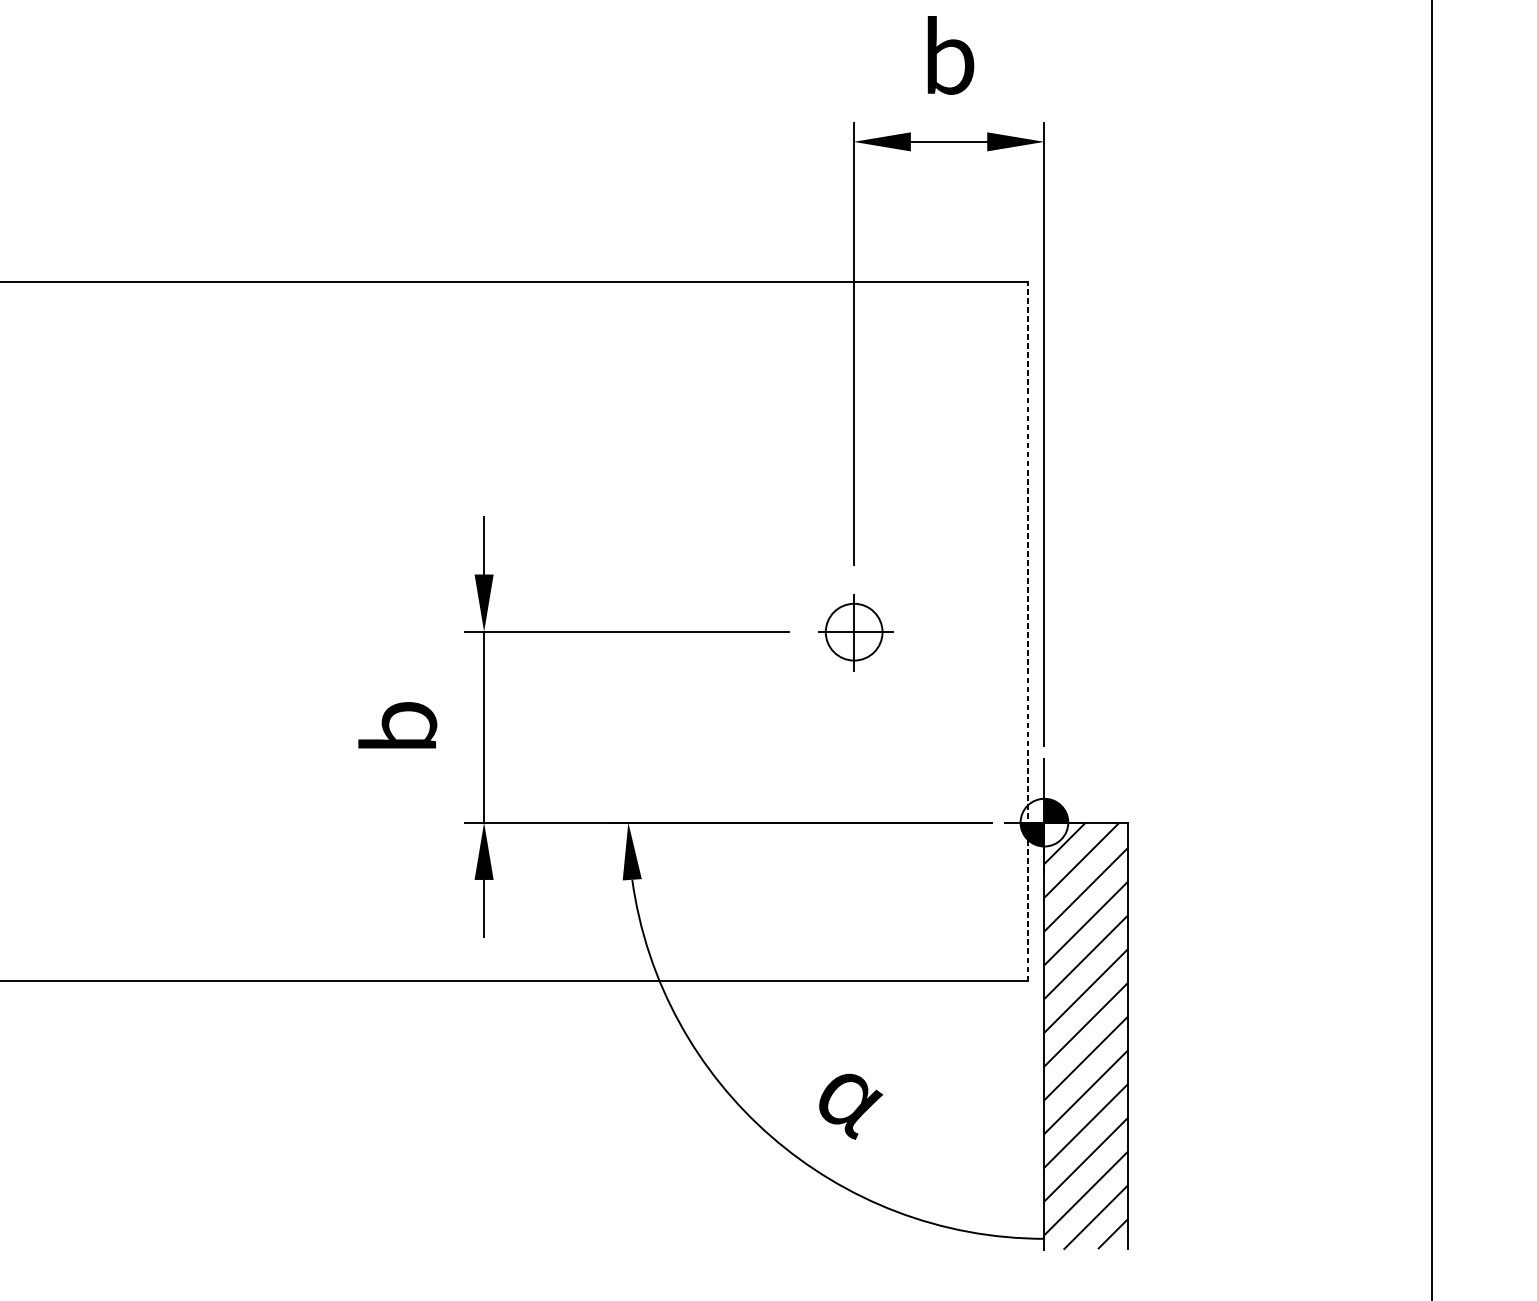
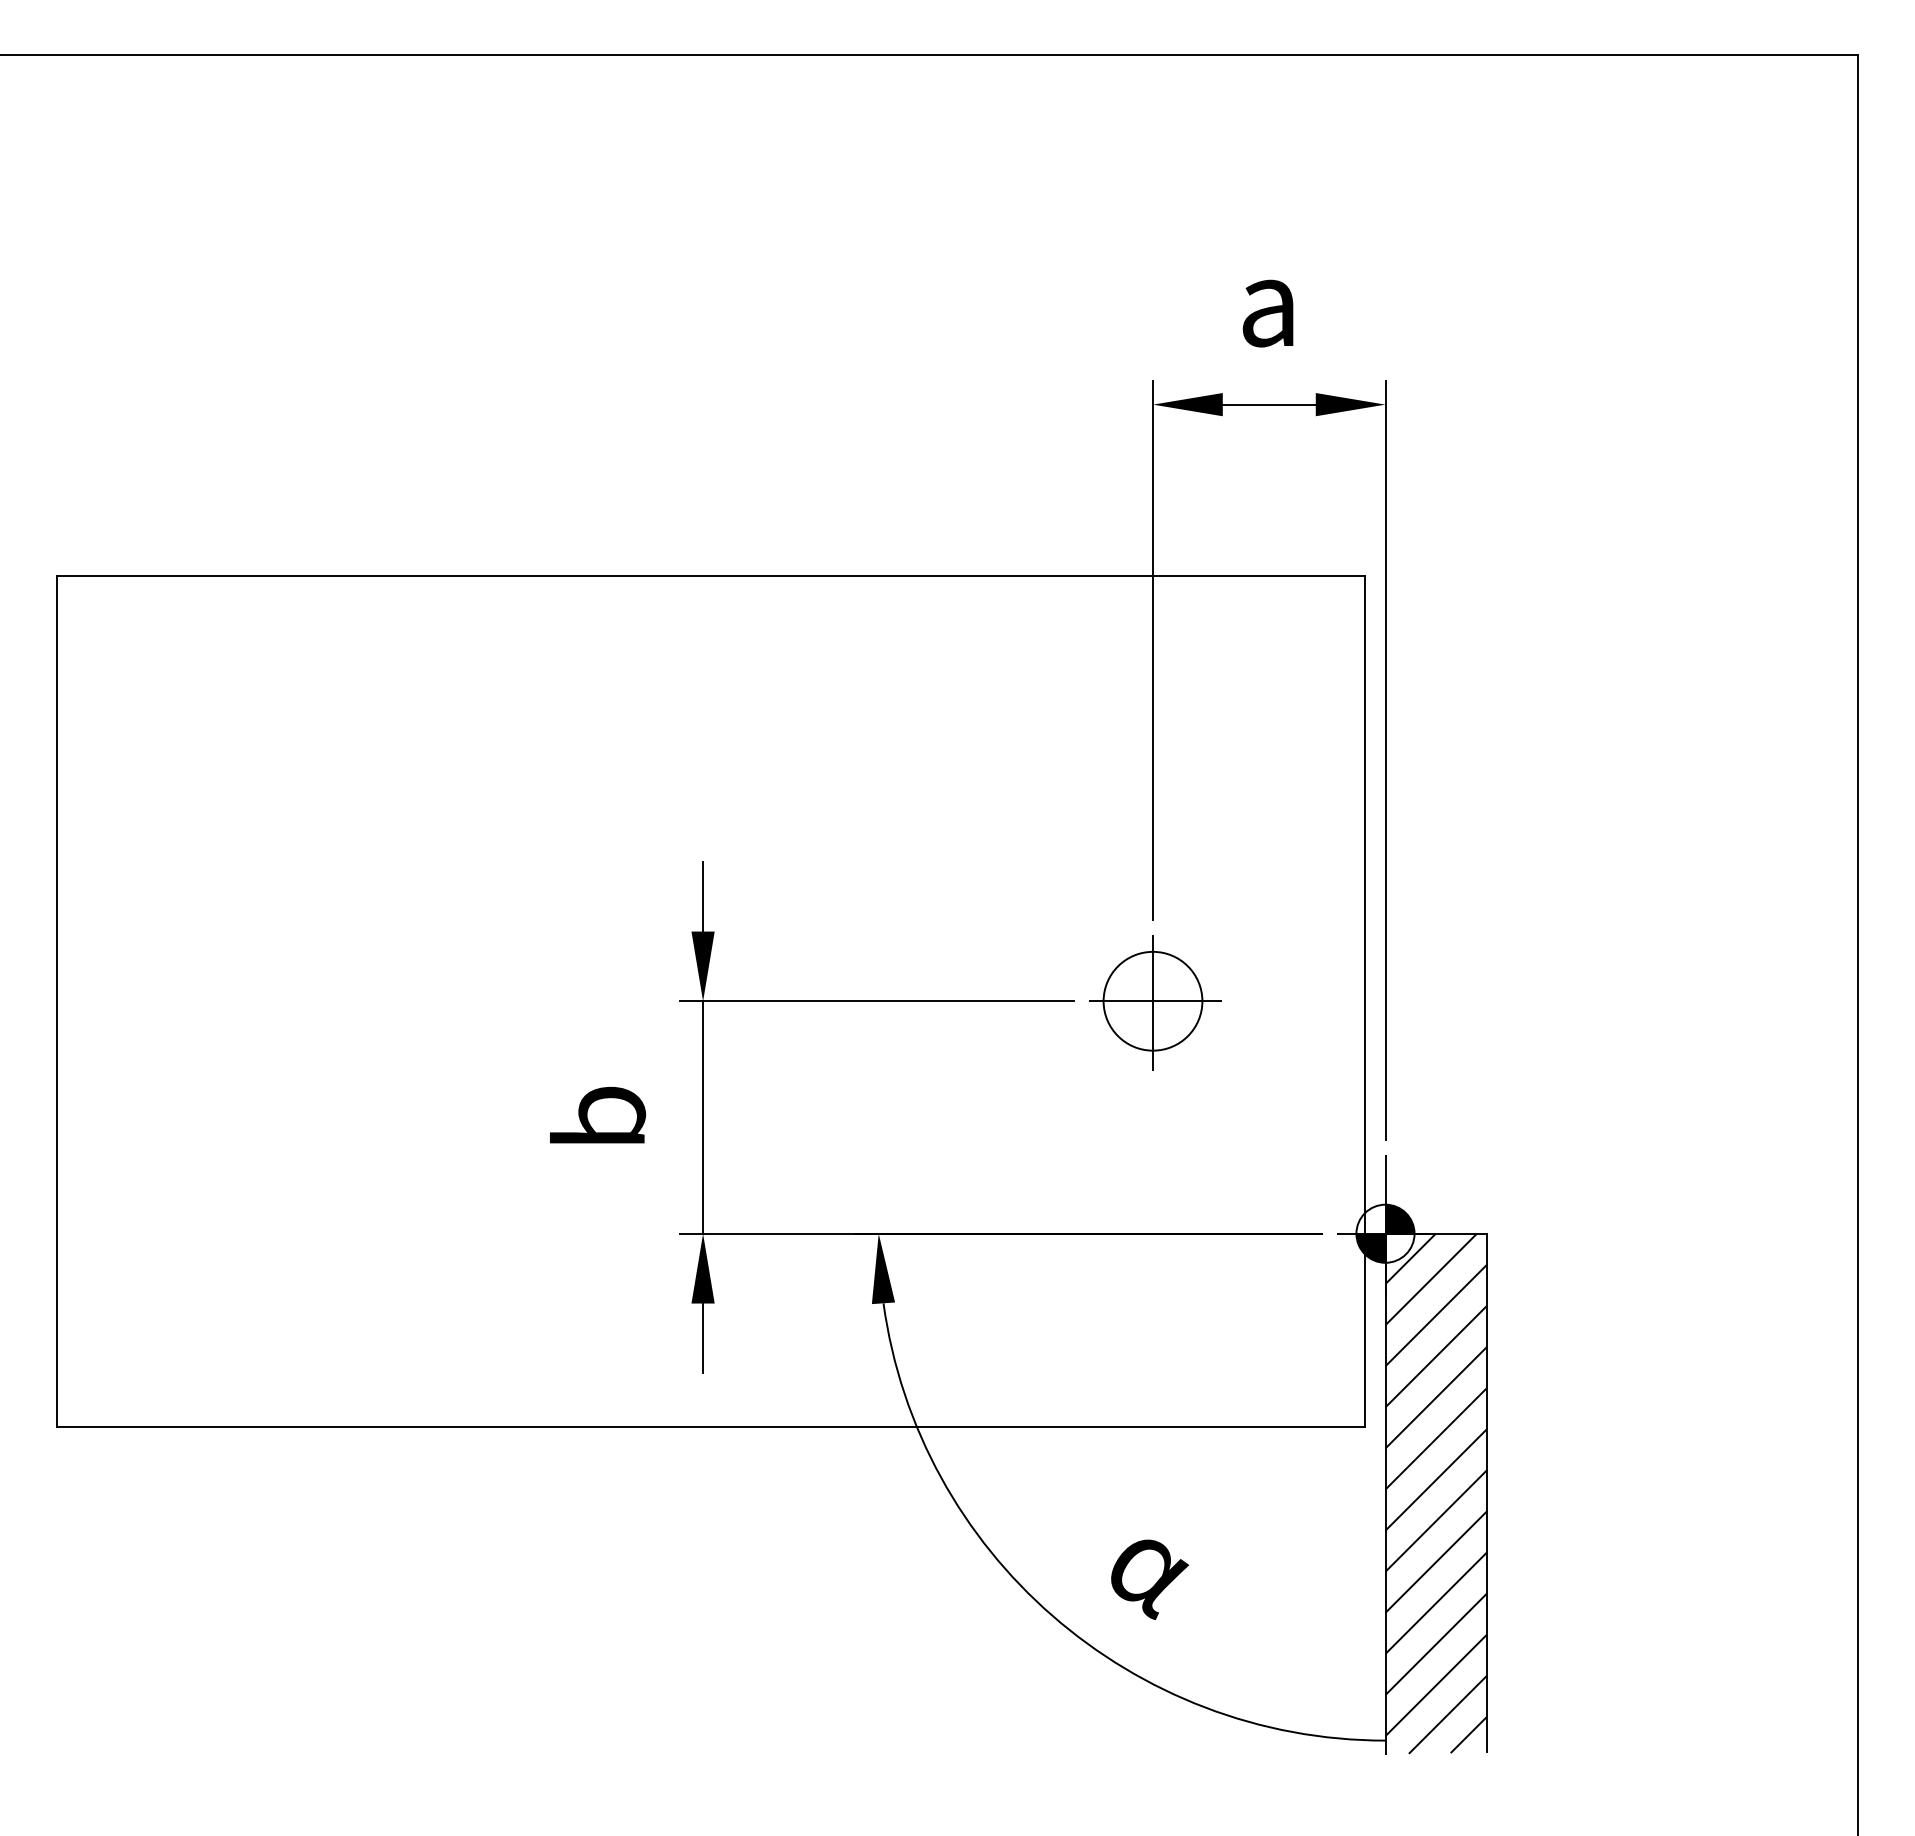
text: (950, 55) -> (1270, 299), b -> a
line: (1028, 631) -> (1365, 1001), dashed -> solid
part: (855, 632) -> (1155, 1002), size x1.43

